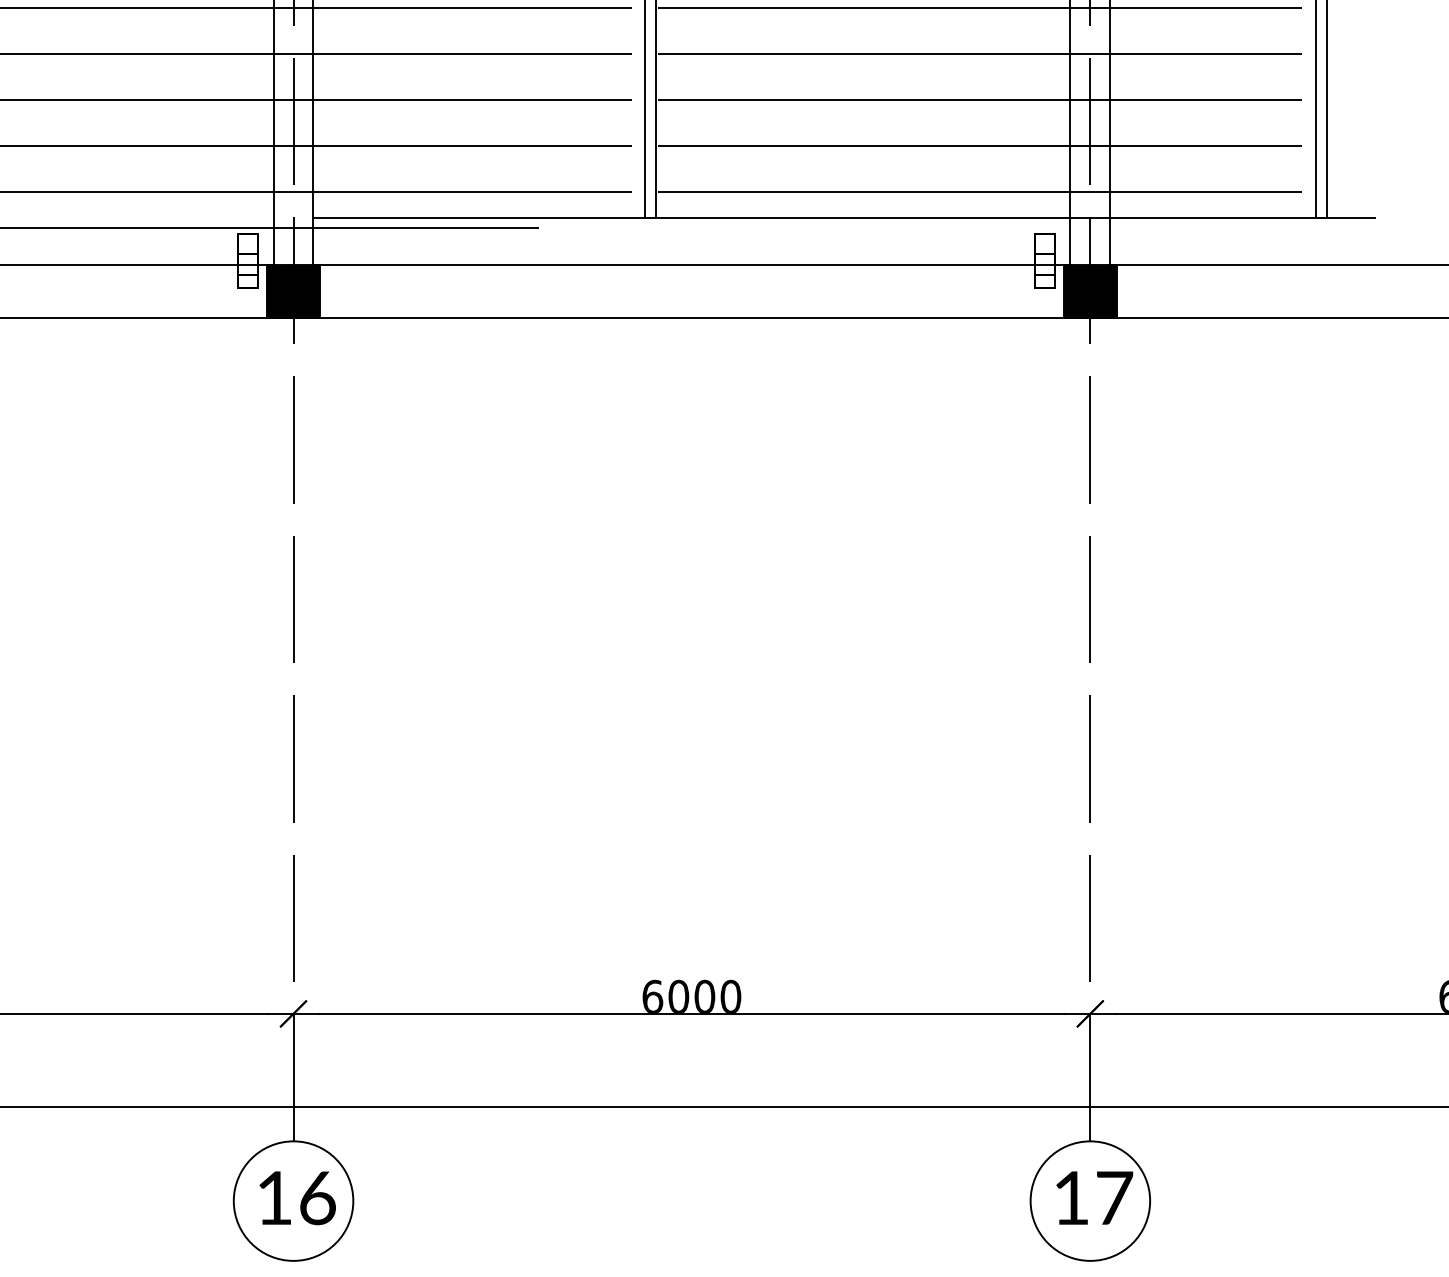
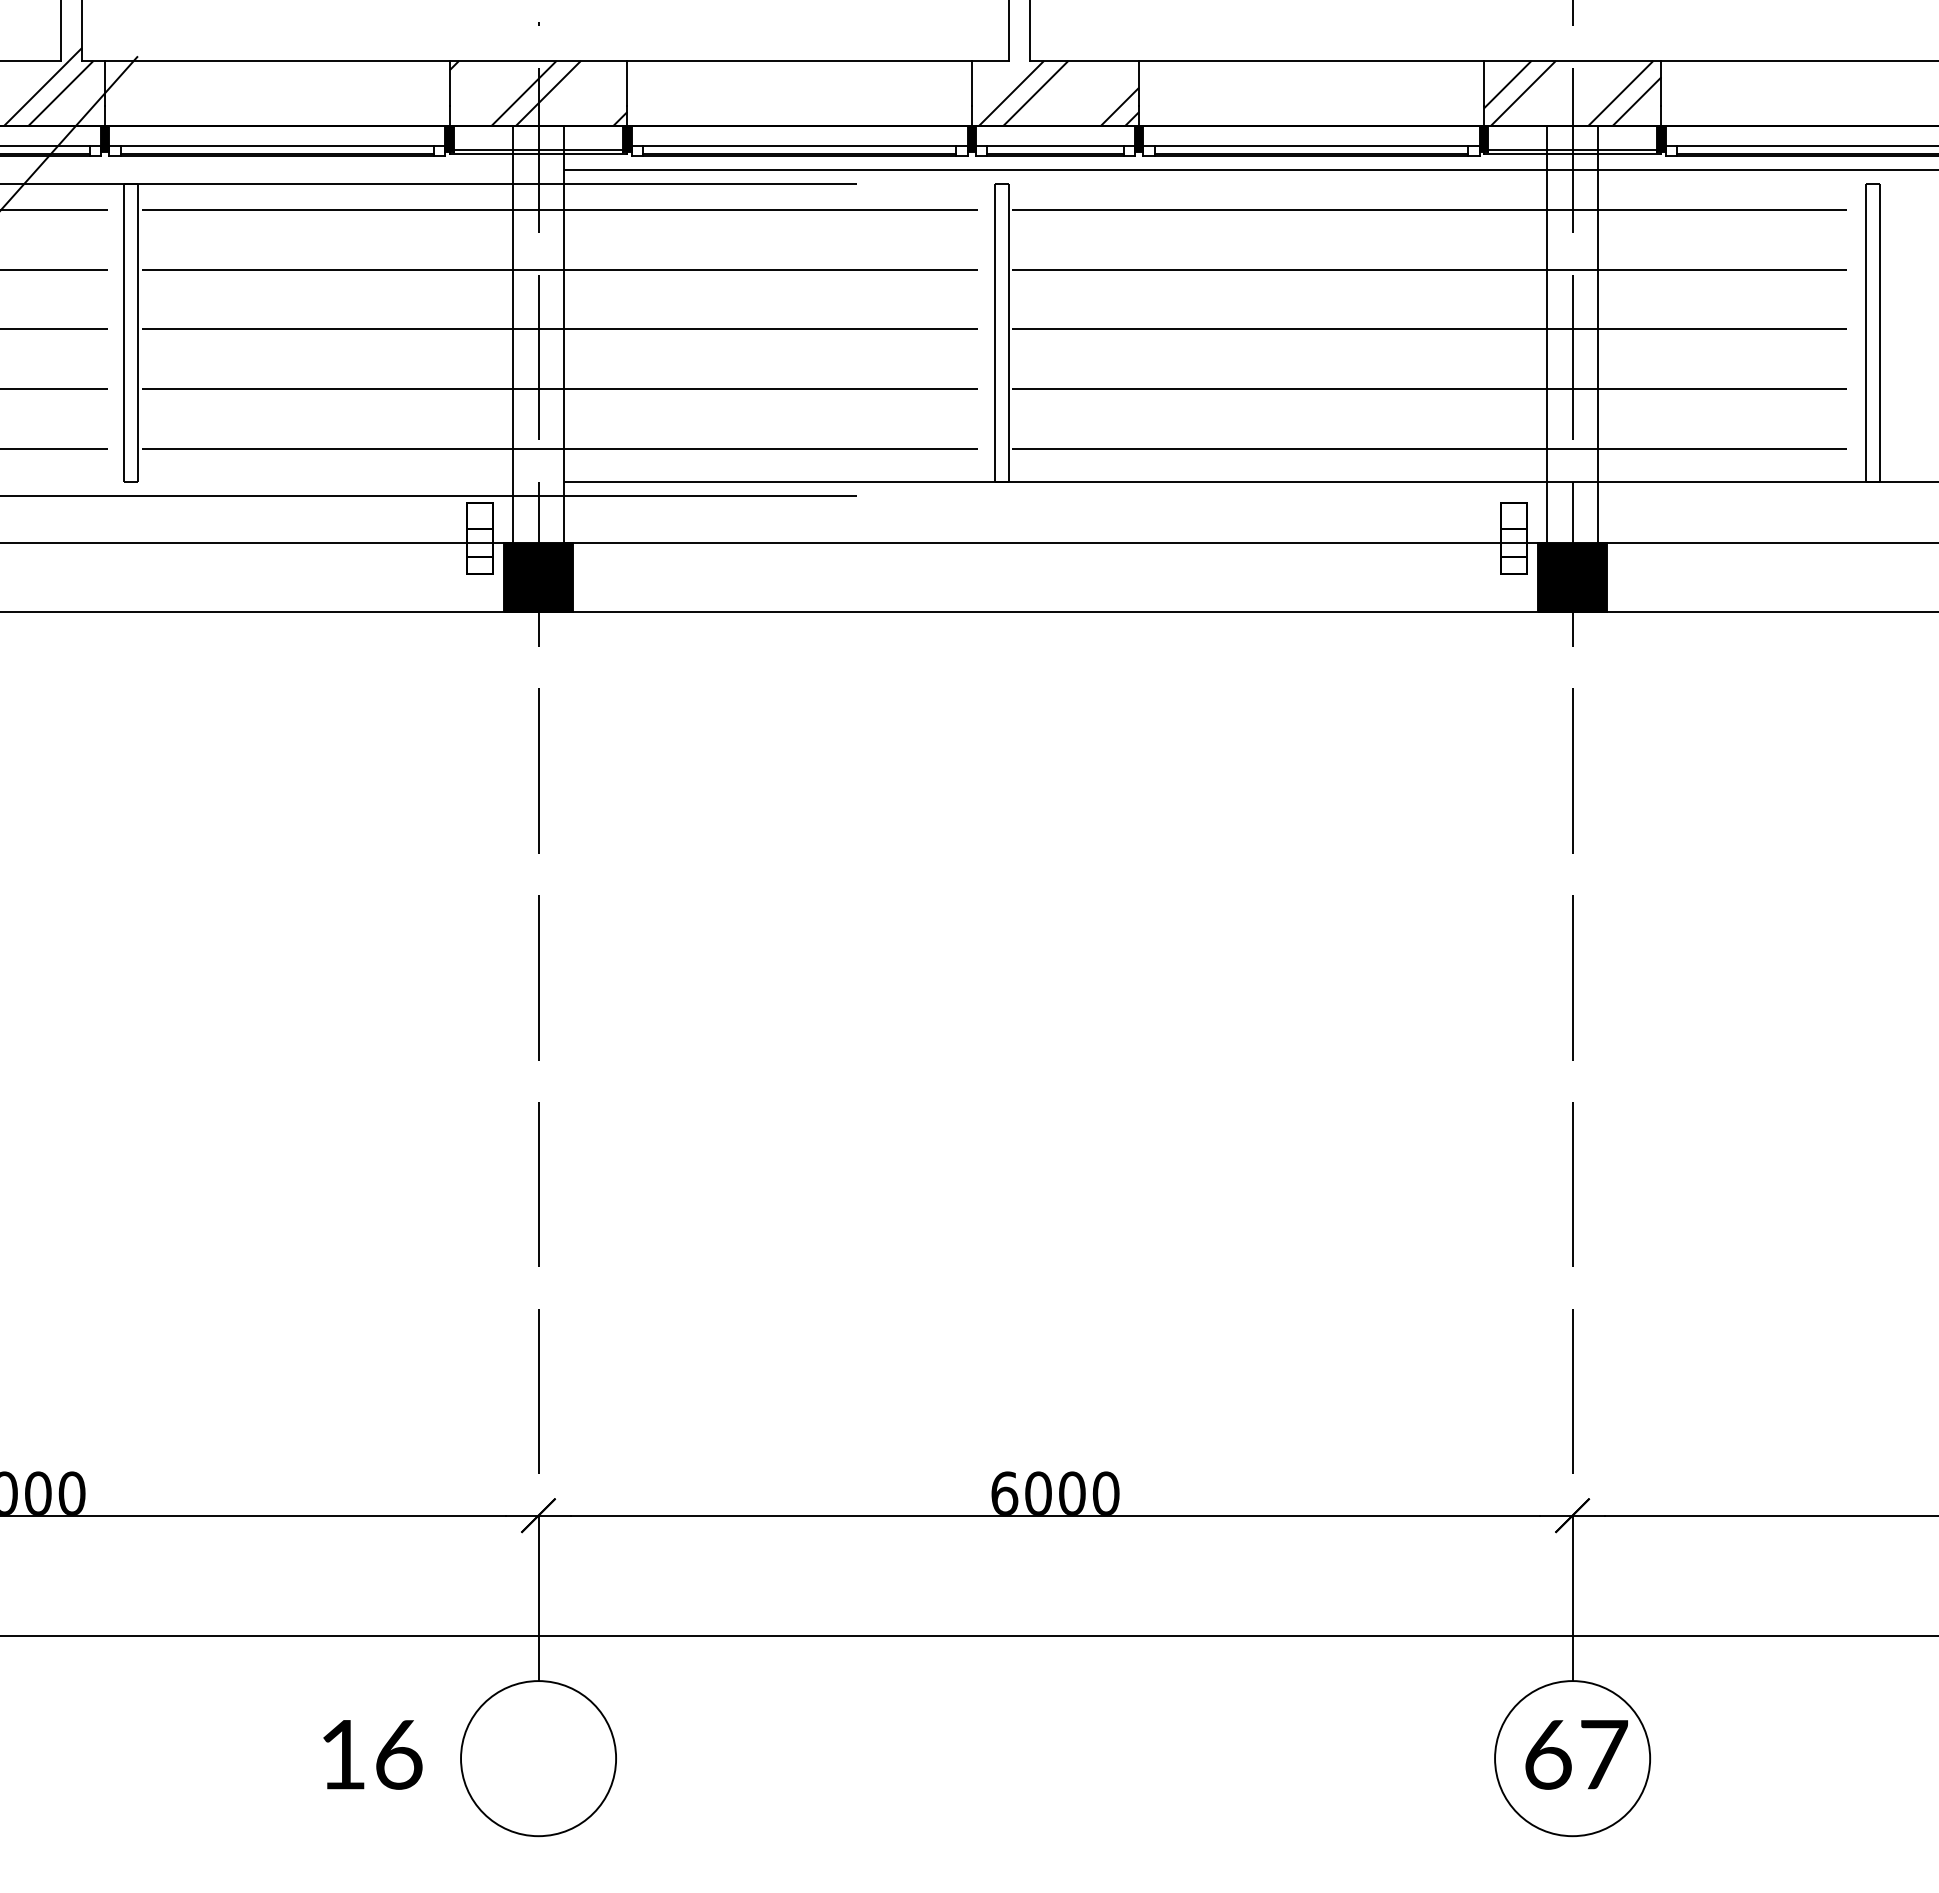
text: (297, 1197) -> (372, 1754), moved
text: (1071, 1197) -> (1548, 1754), 17 -> 67

